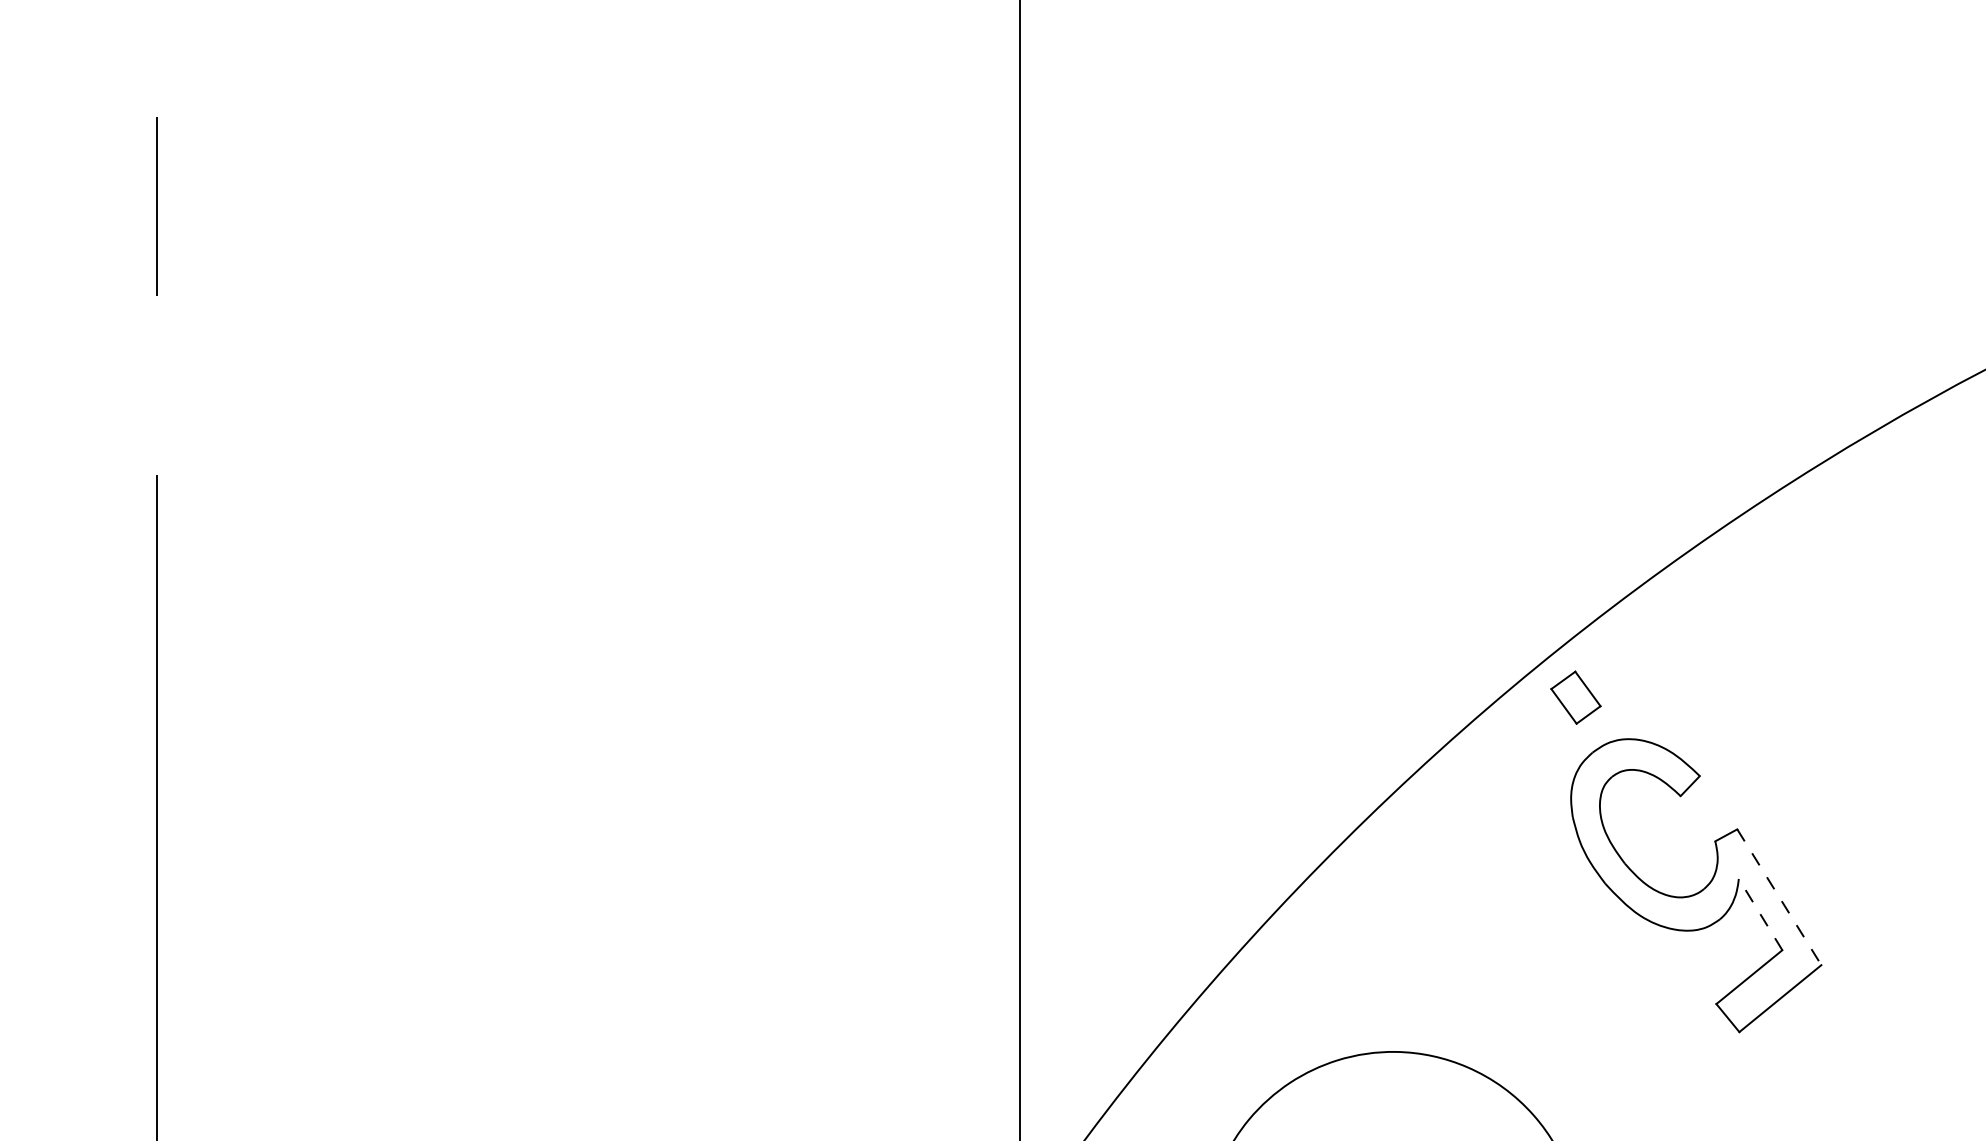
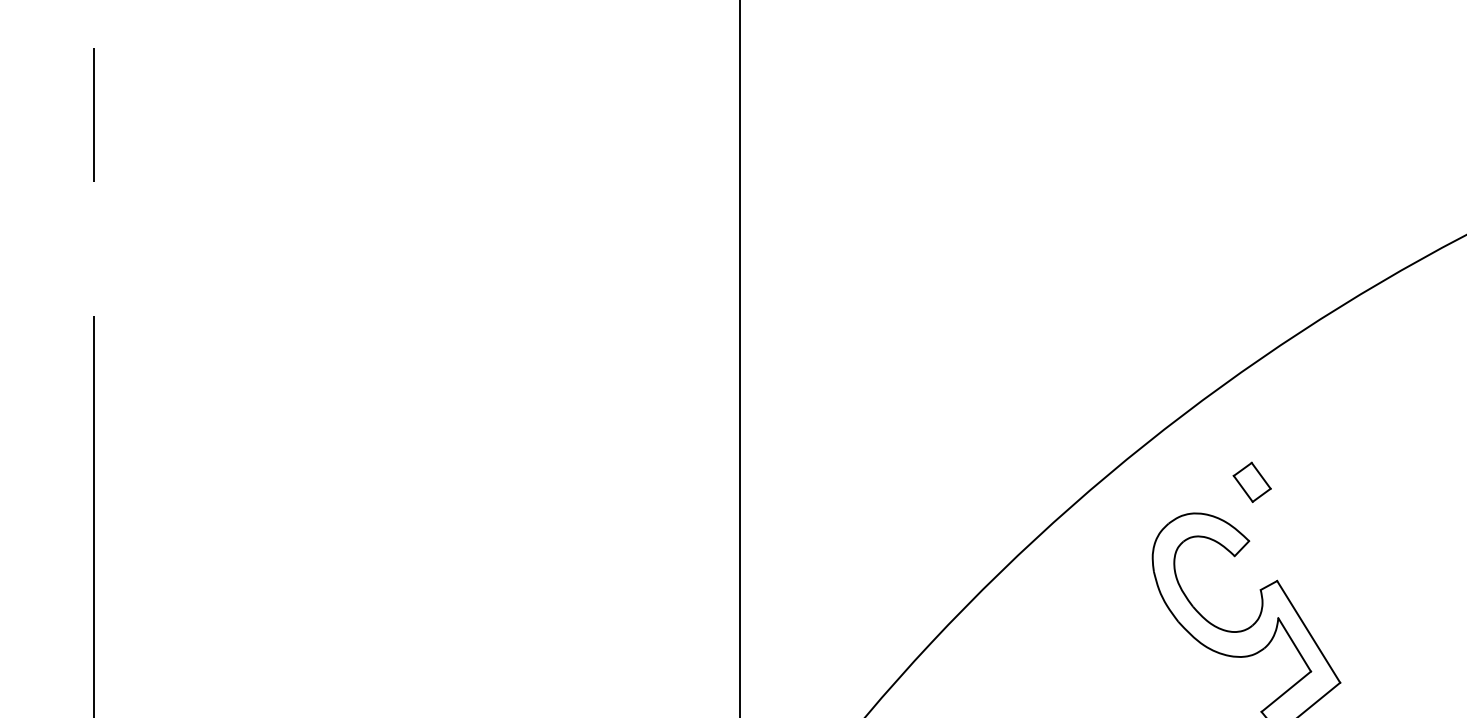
part: (1575, 697) -> (1251, 482), moved
line: (1779, 897) -> (1308, 632), dashed -> solid
line: (1760, 914) -> (1294, 644), dashed -> solid

